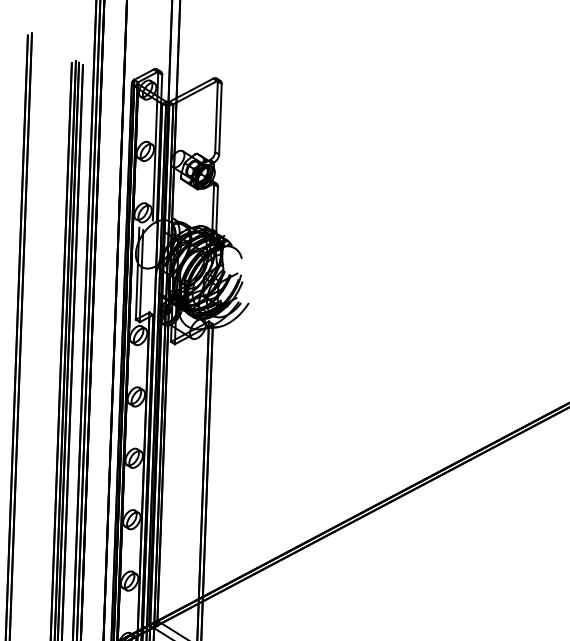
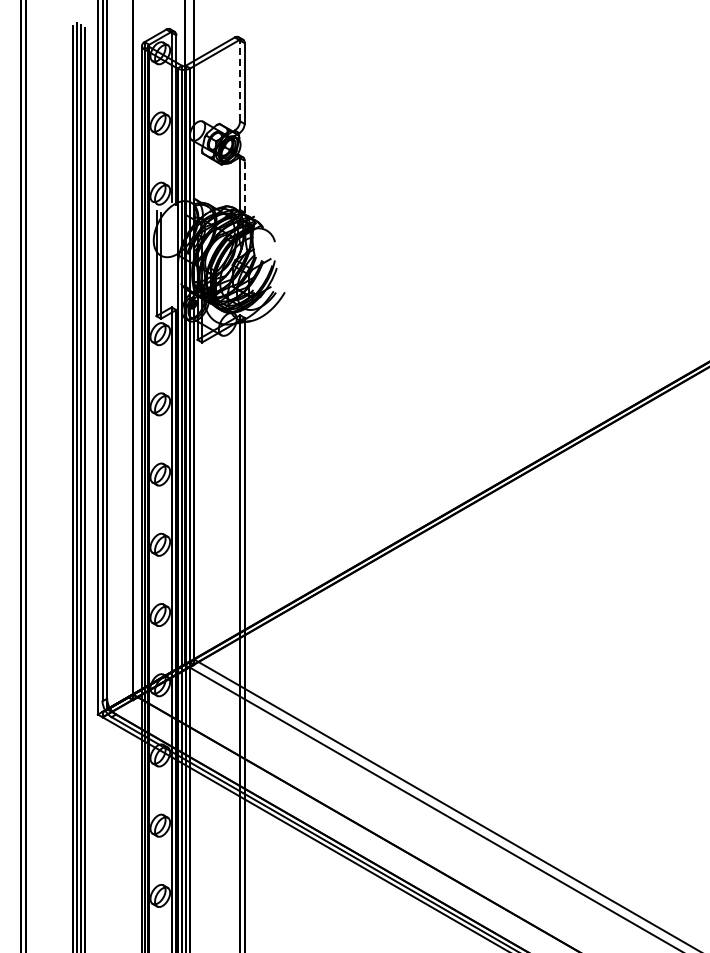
line: (216, 116) -> (240, 80), solid -> dashed
line: (216, 209) -> (244, 186), solid -> dashed

